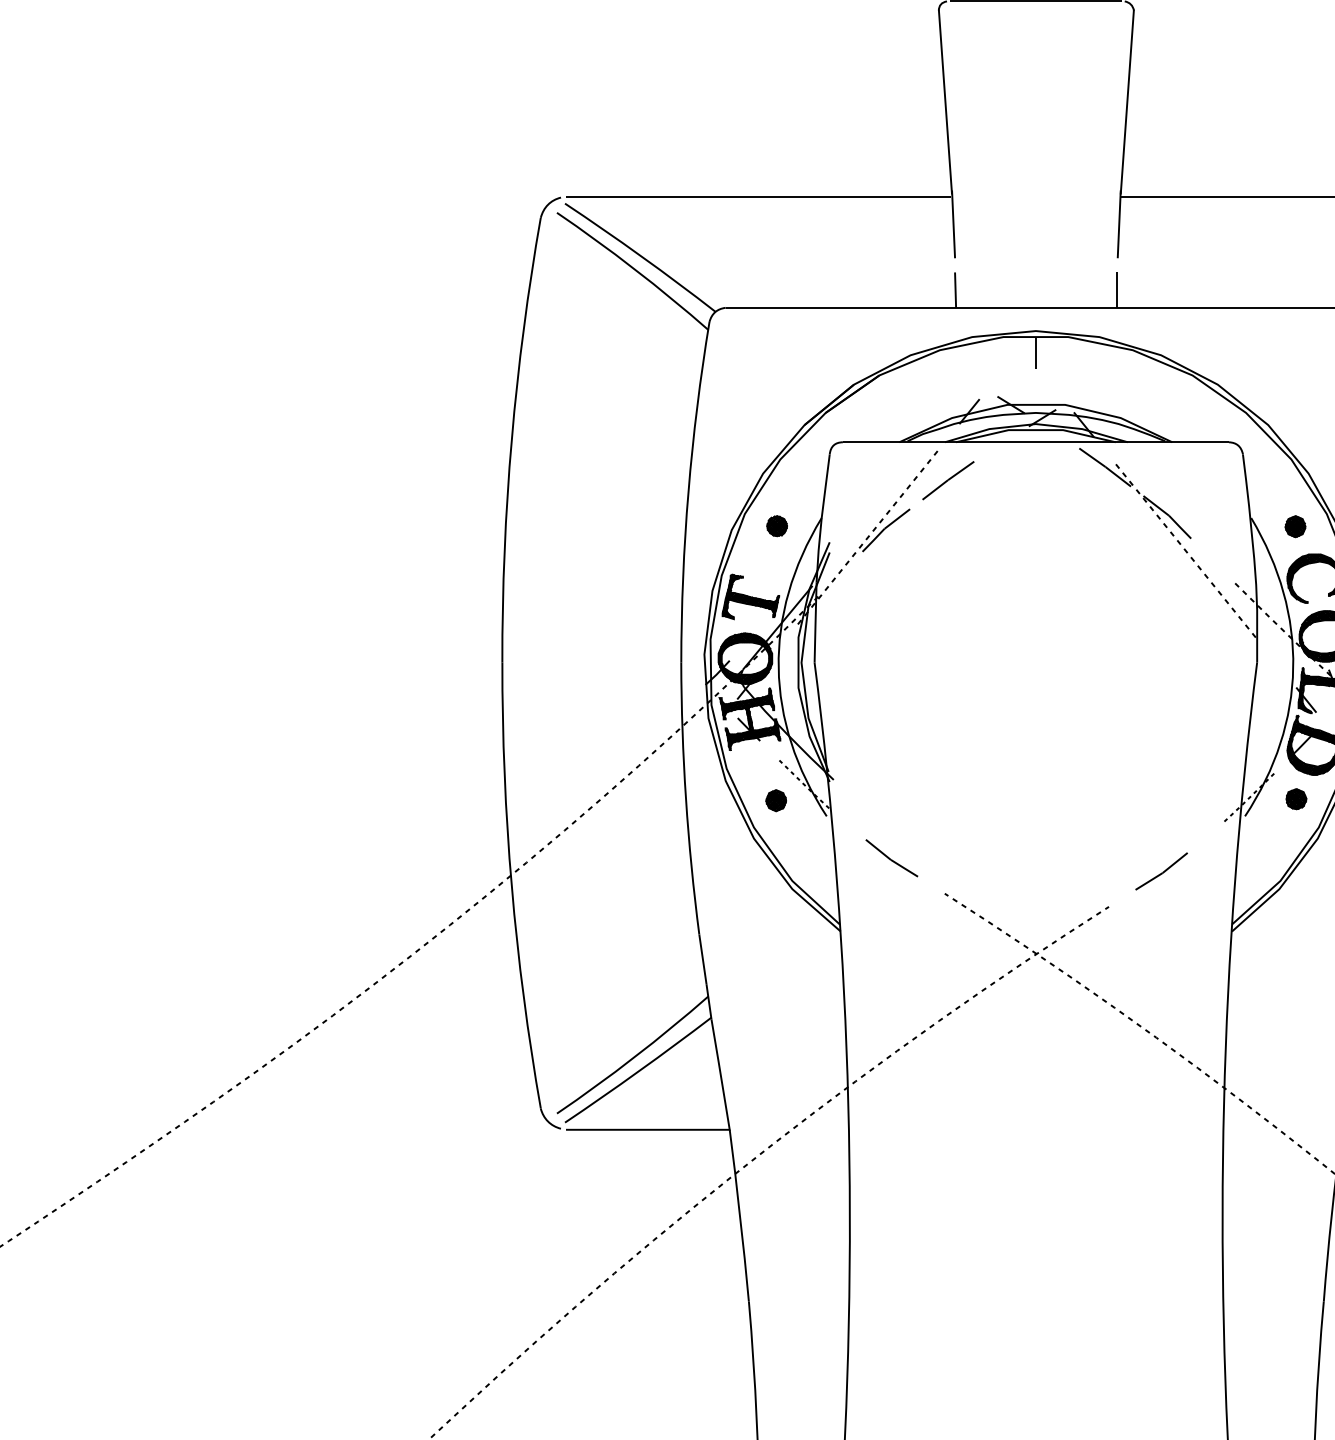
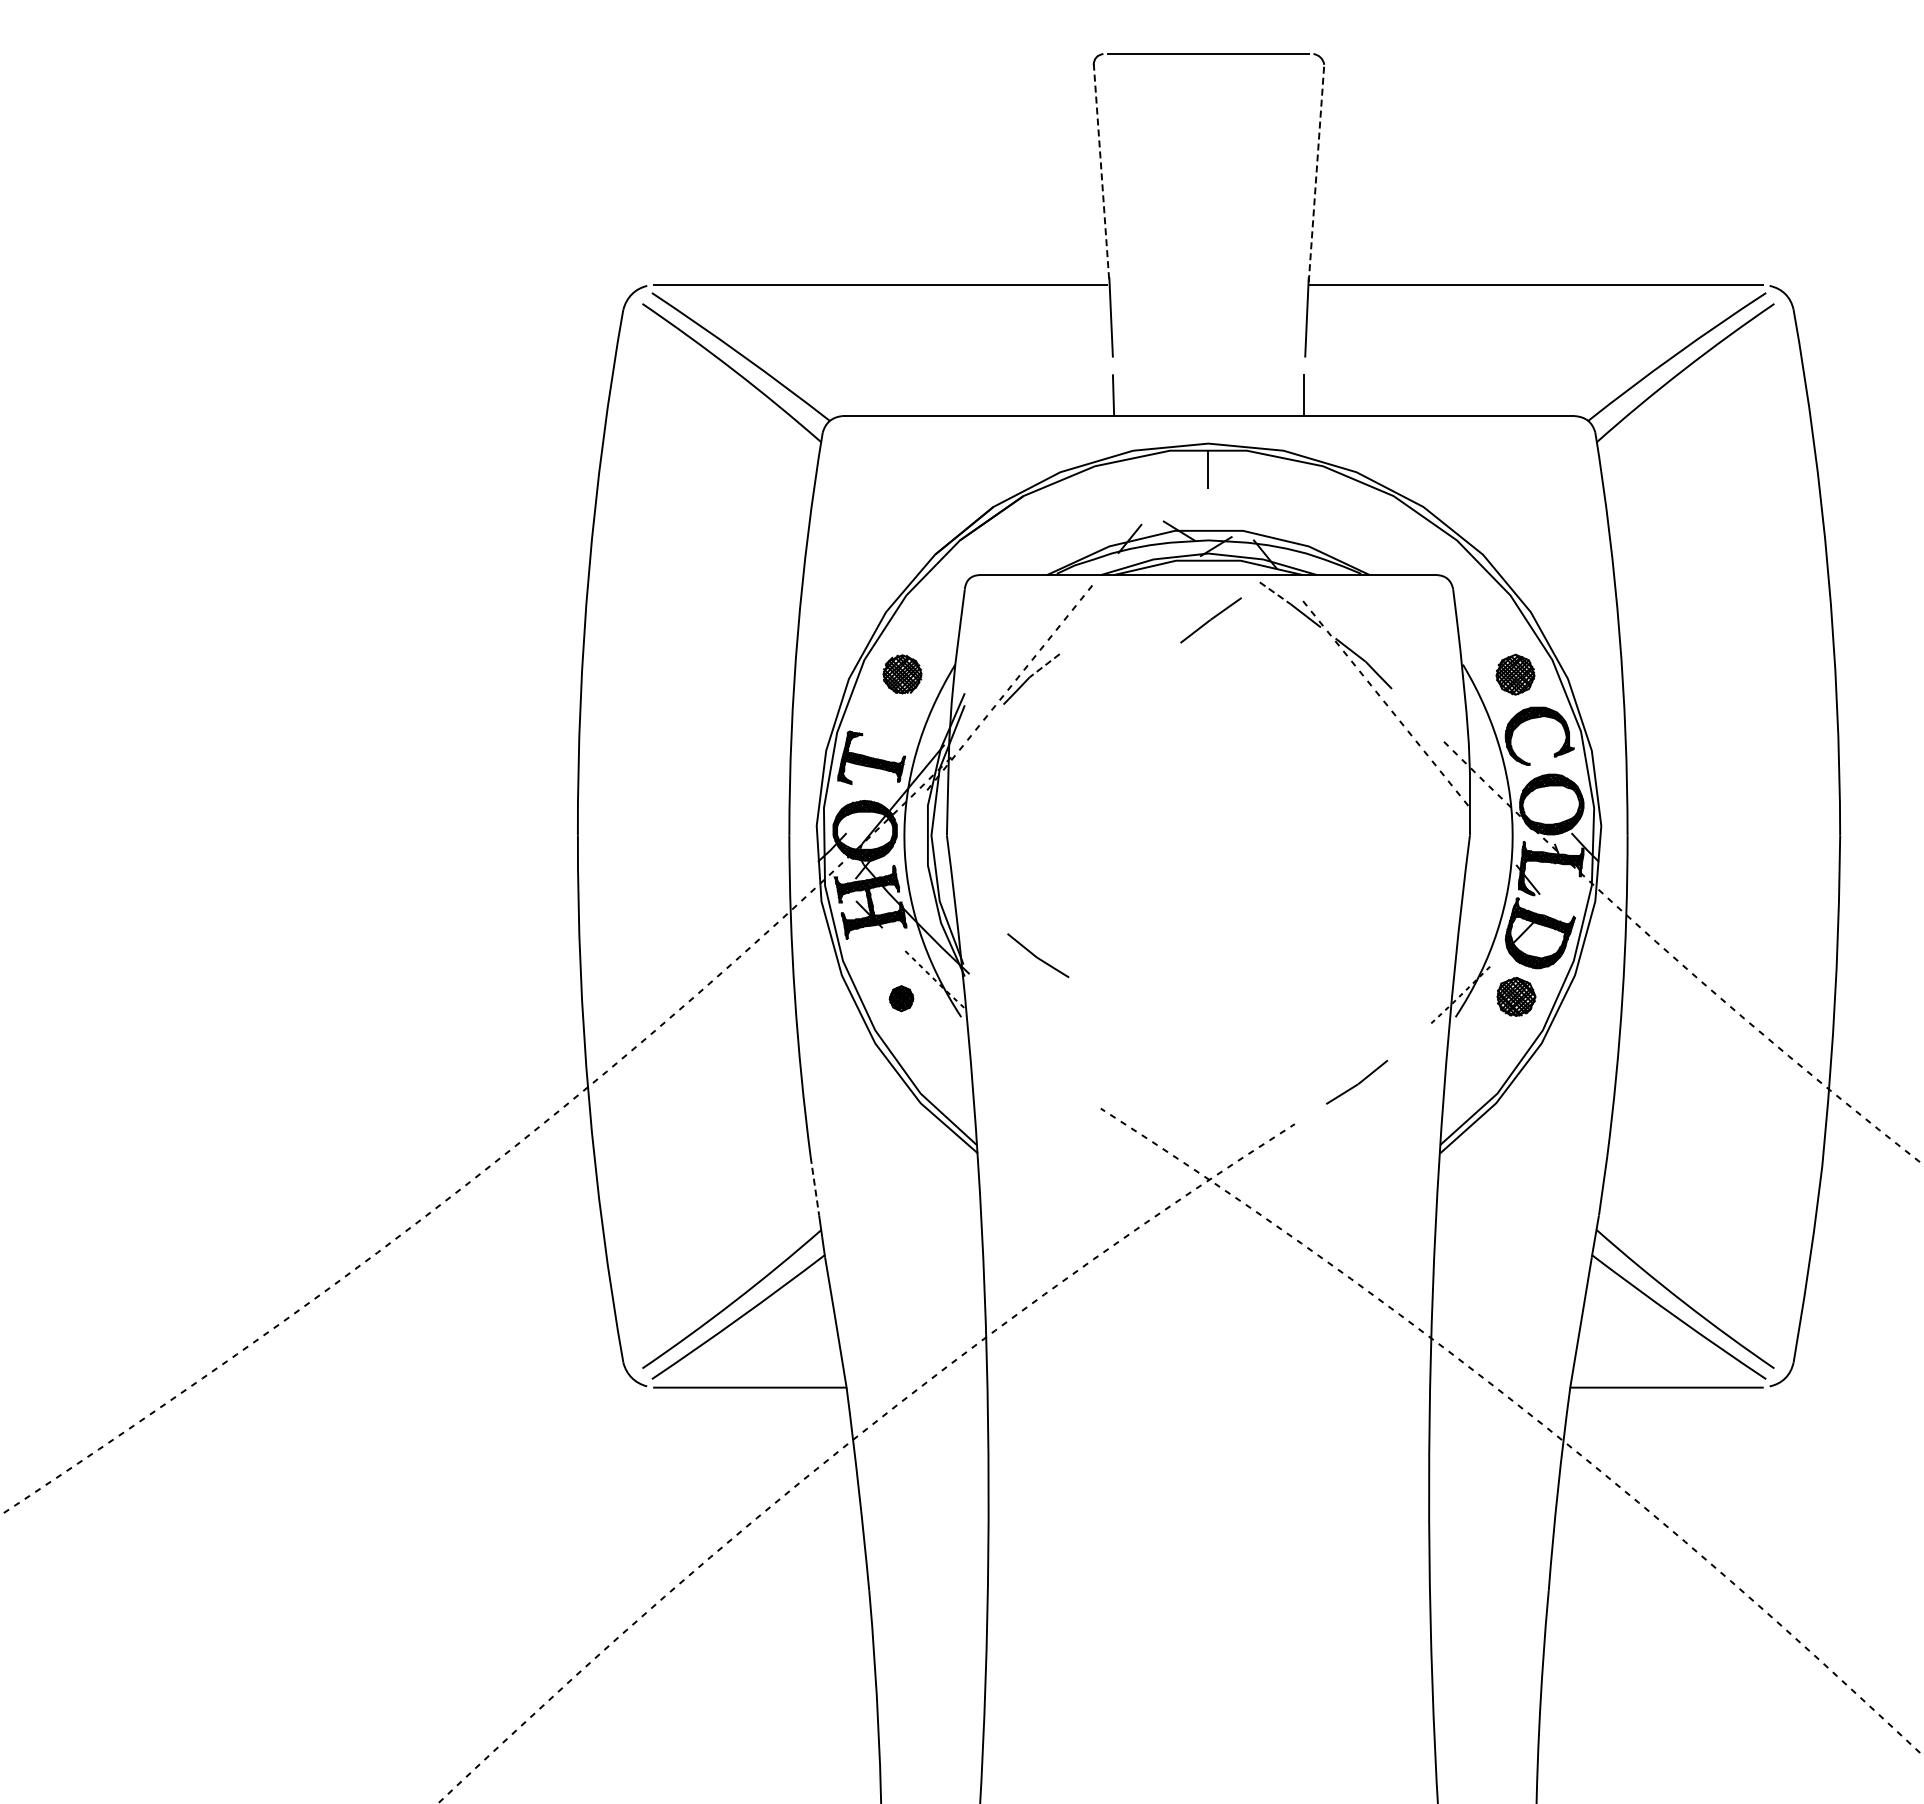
line: (945, 101) -> (1101, 172), solid -> dashed
line: (1127, 101) -> (1316, 172), solid -> dashed
line: (1092, 457) -> (1275, 593), solid -> dashed
line: (947, 480) -> (1210, 620), moved
line: (897, 518) -> (1044, 665), solid -> dashed
part: (777, 525) -> (902, 673), size x1.6
part: (1294, 526) -> (1514, 674), size x1.6
part: (1296, 798) -> (1516, 996), size x1.6
part: (892, 858) -> (1038, 955), moved
line: (702, 959) -> (814, 1186), solid -> dashed

